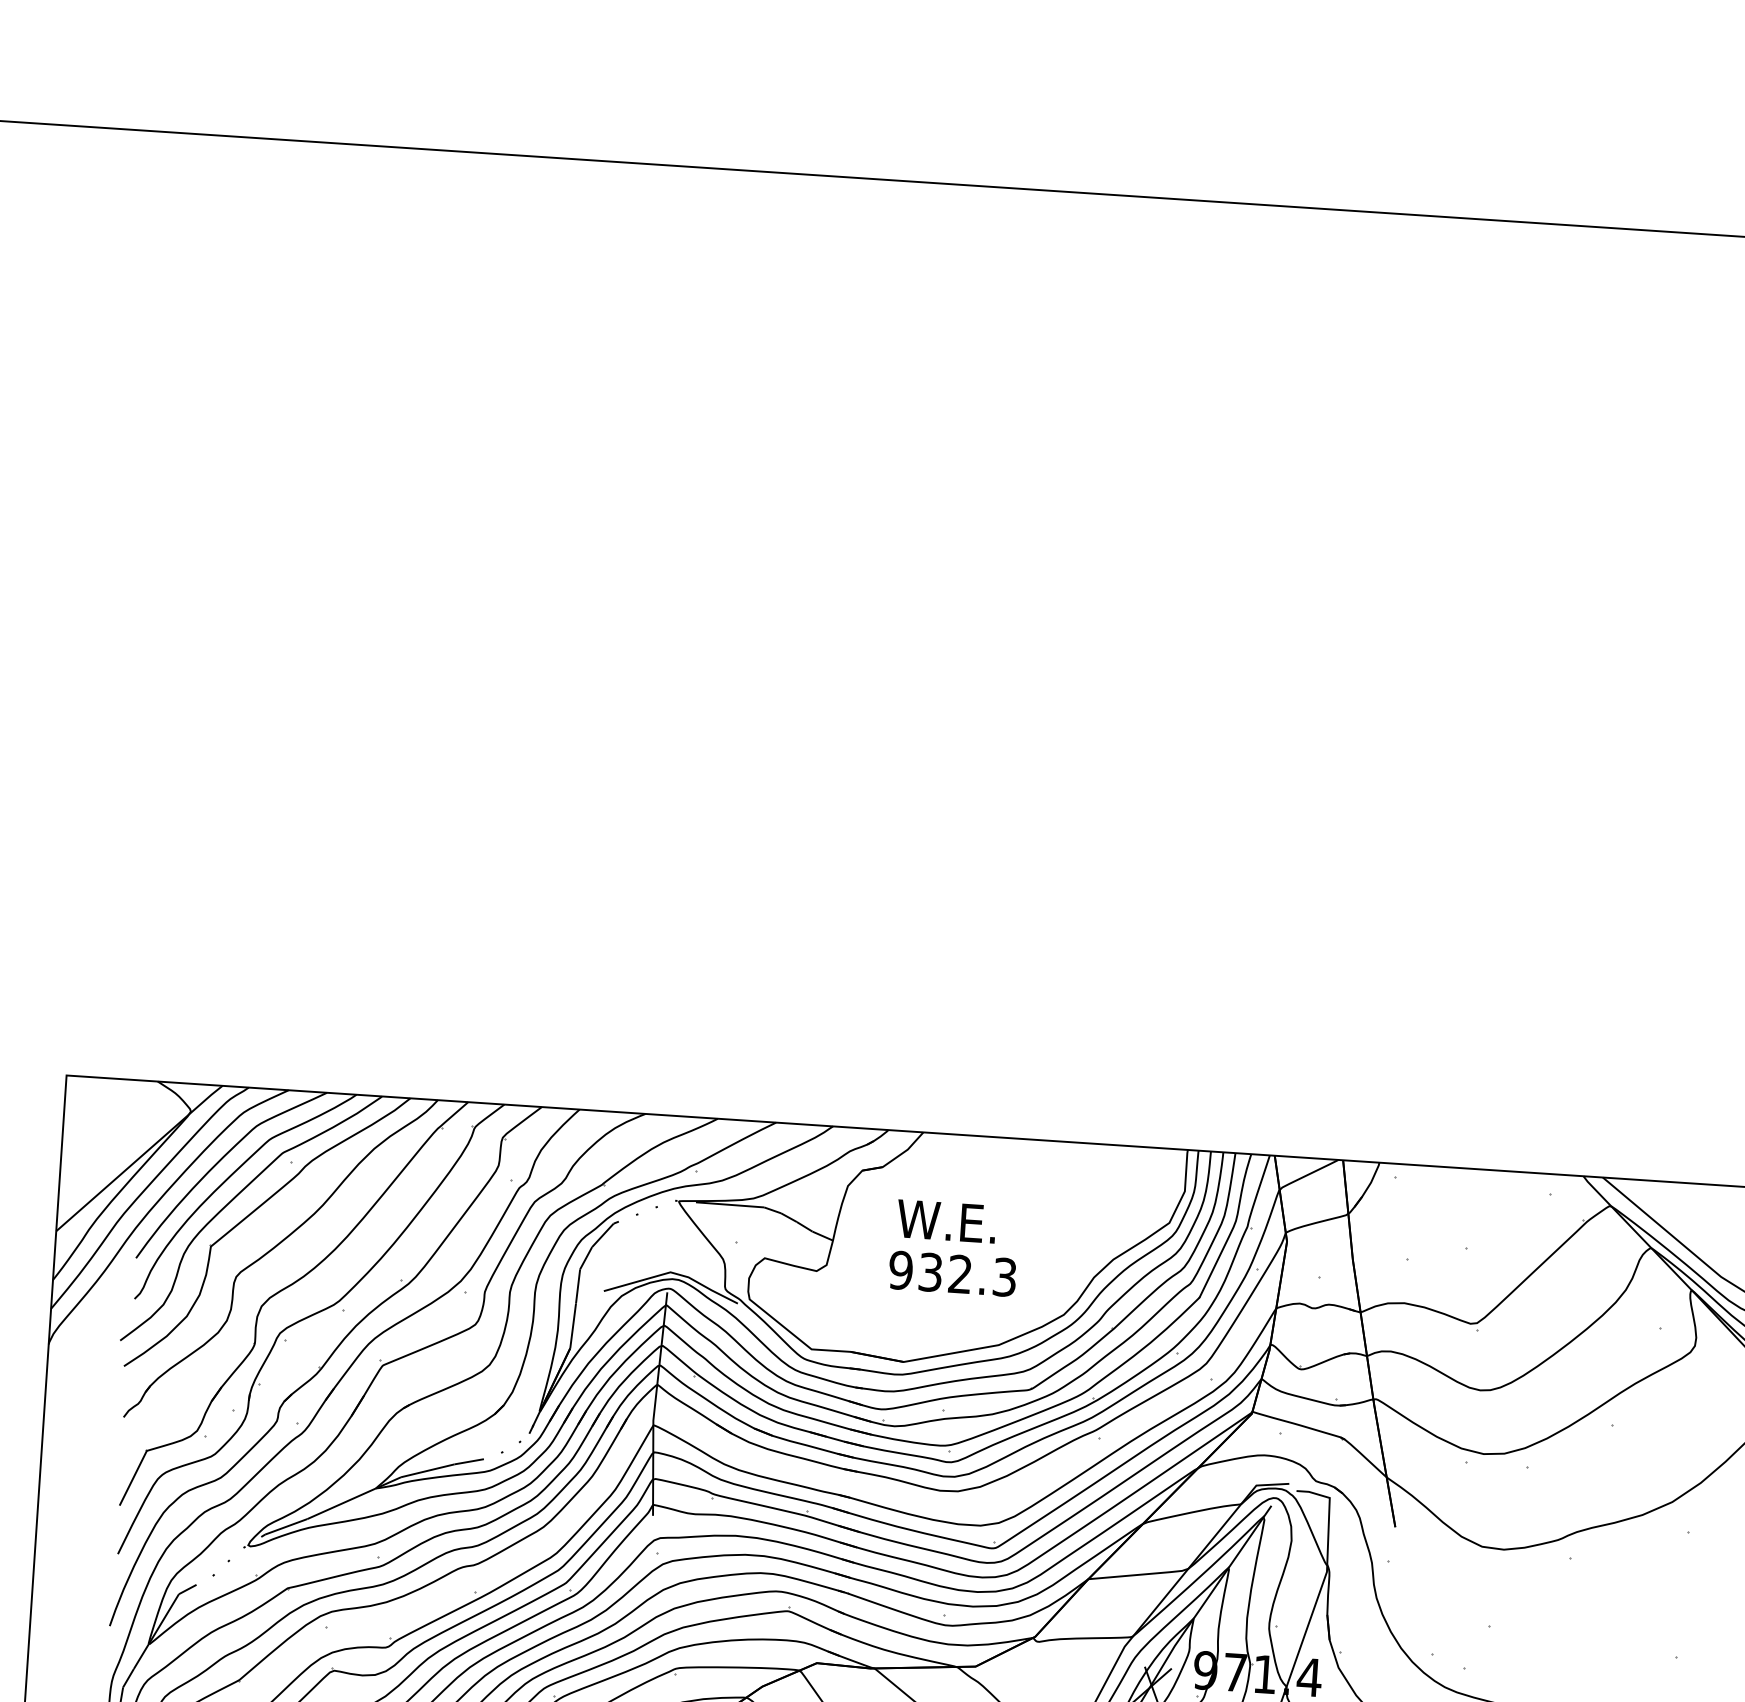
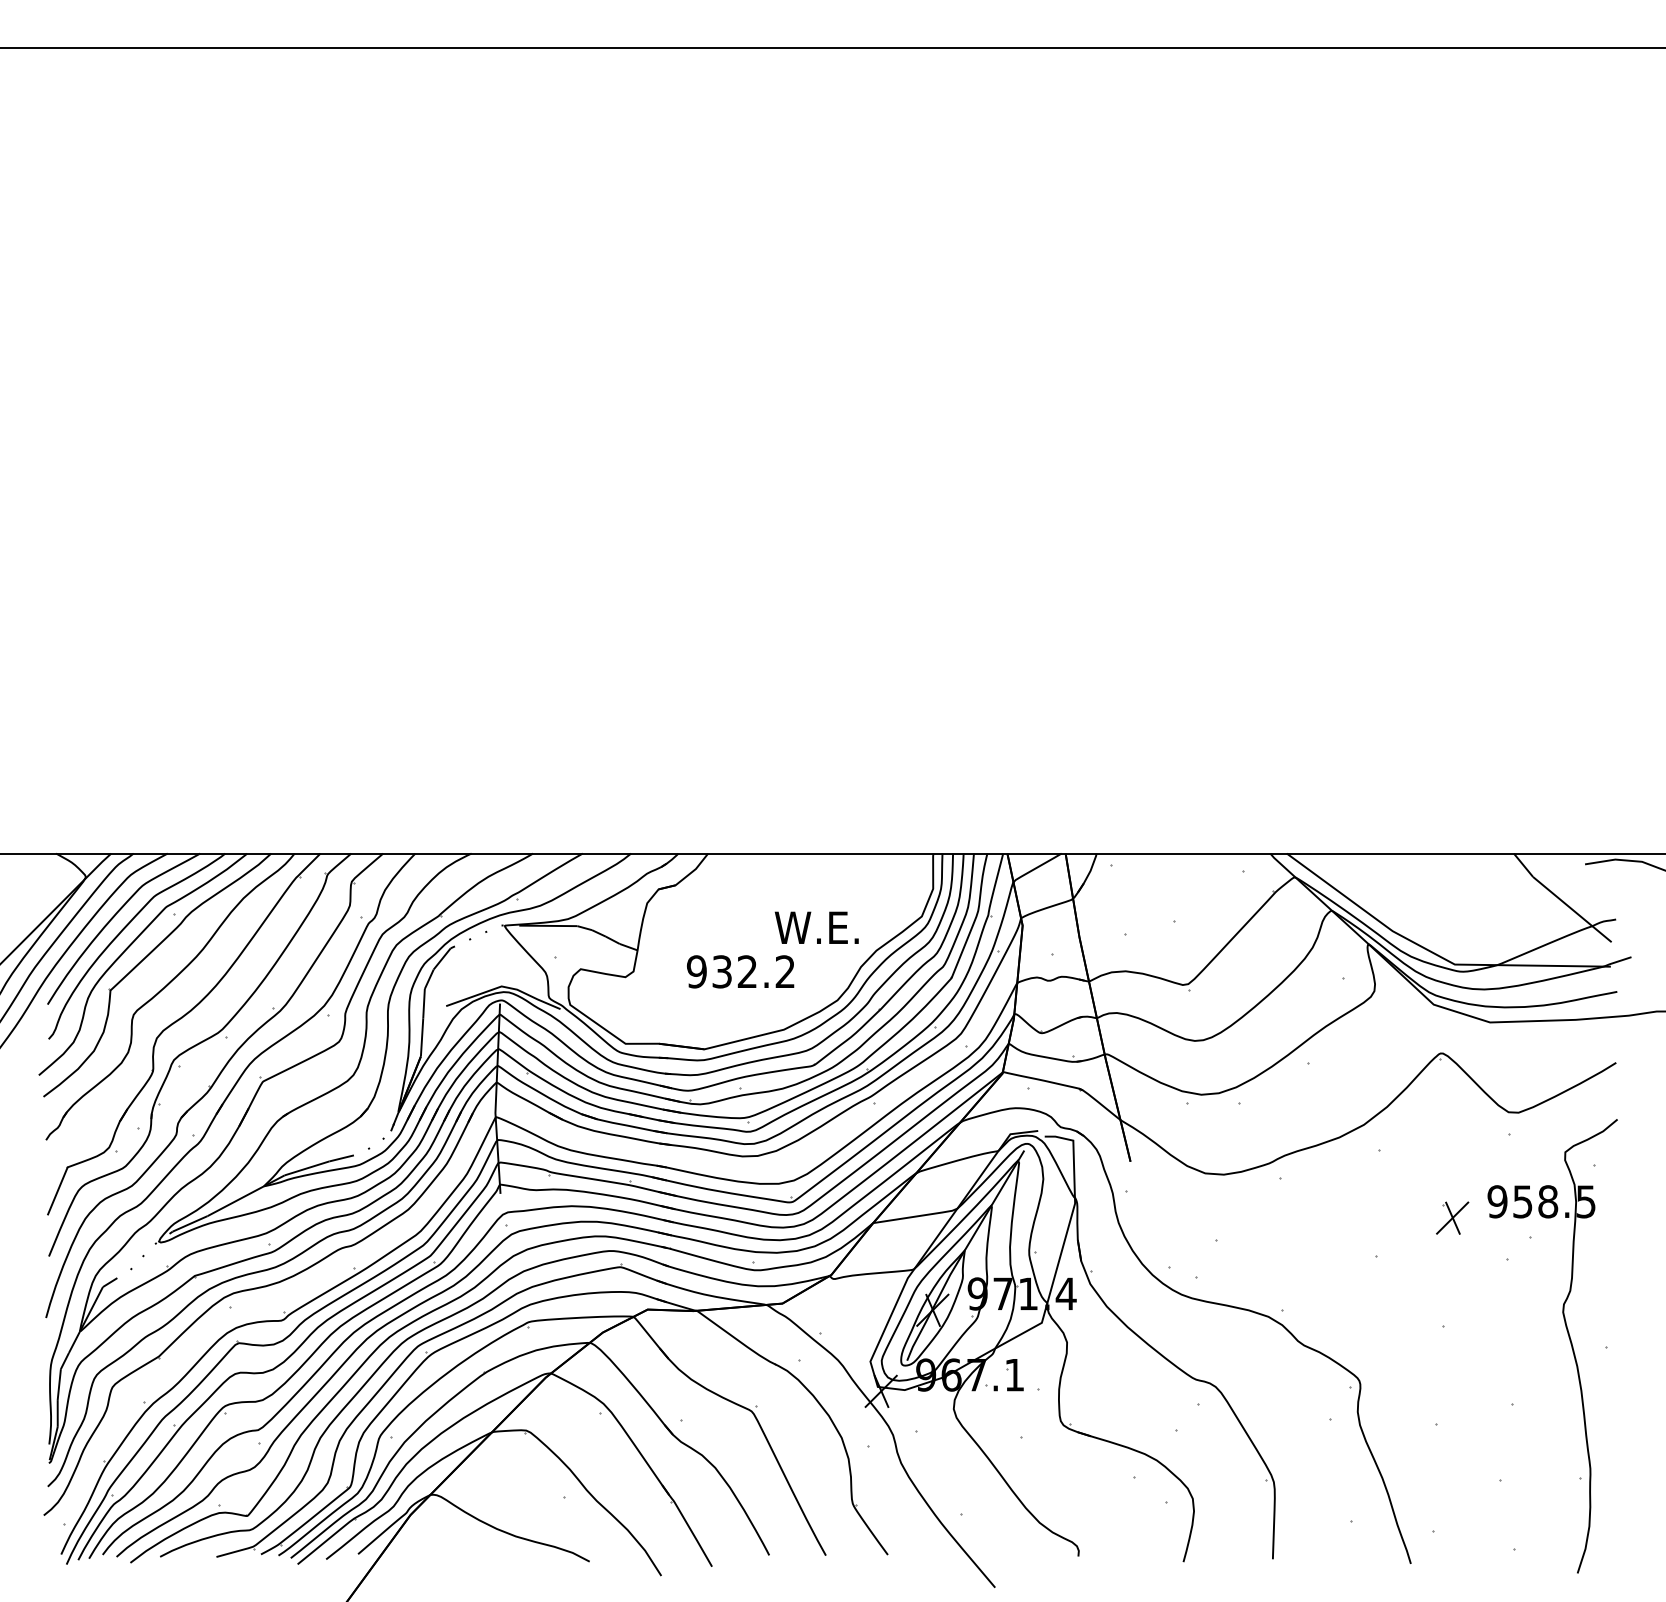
text: (946, 1221) -> (816, 927), moved
text: (1003, 1276) -> (784, 971), 932.3 -> 932.2

